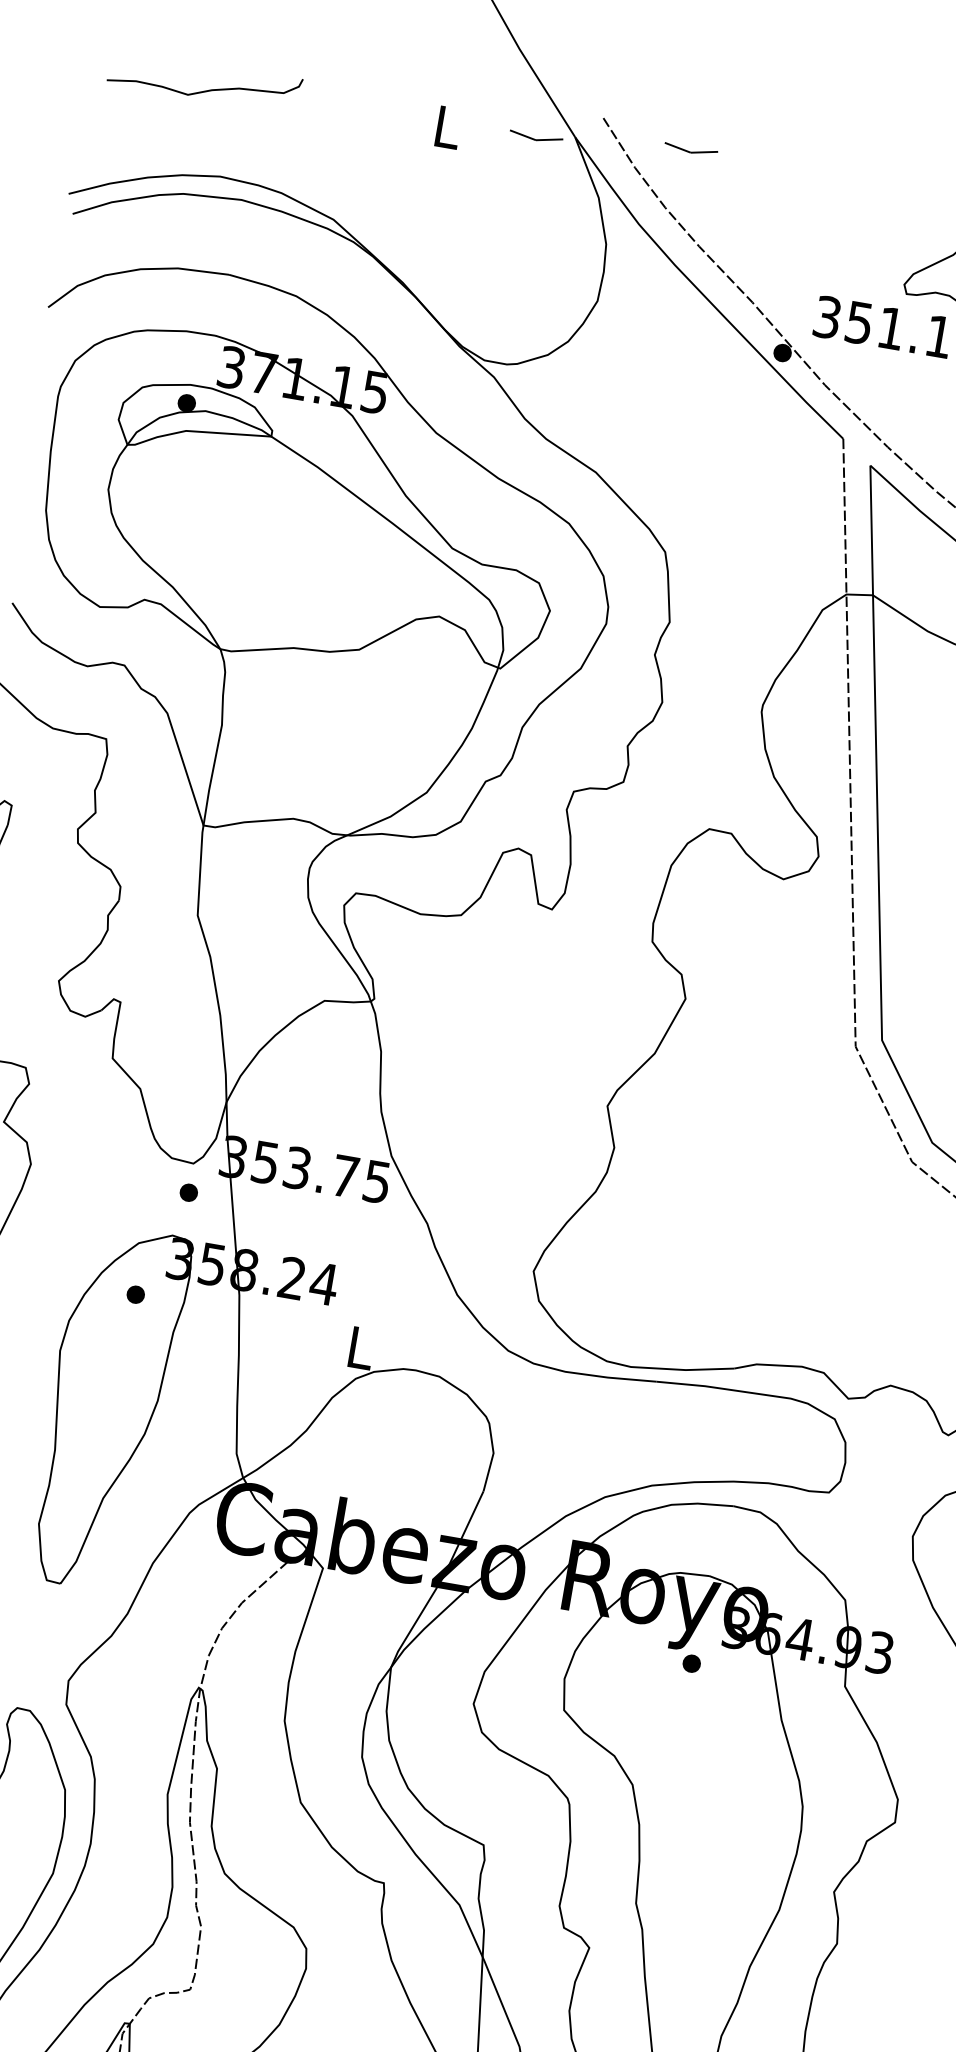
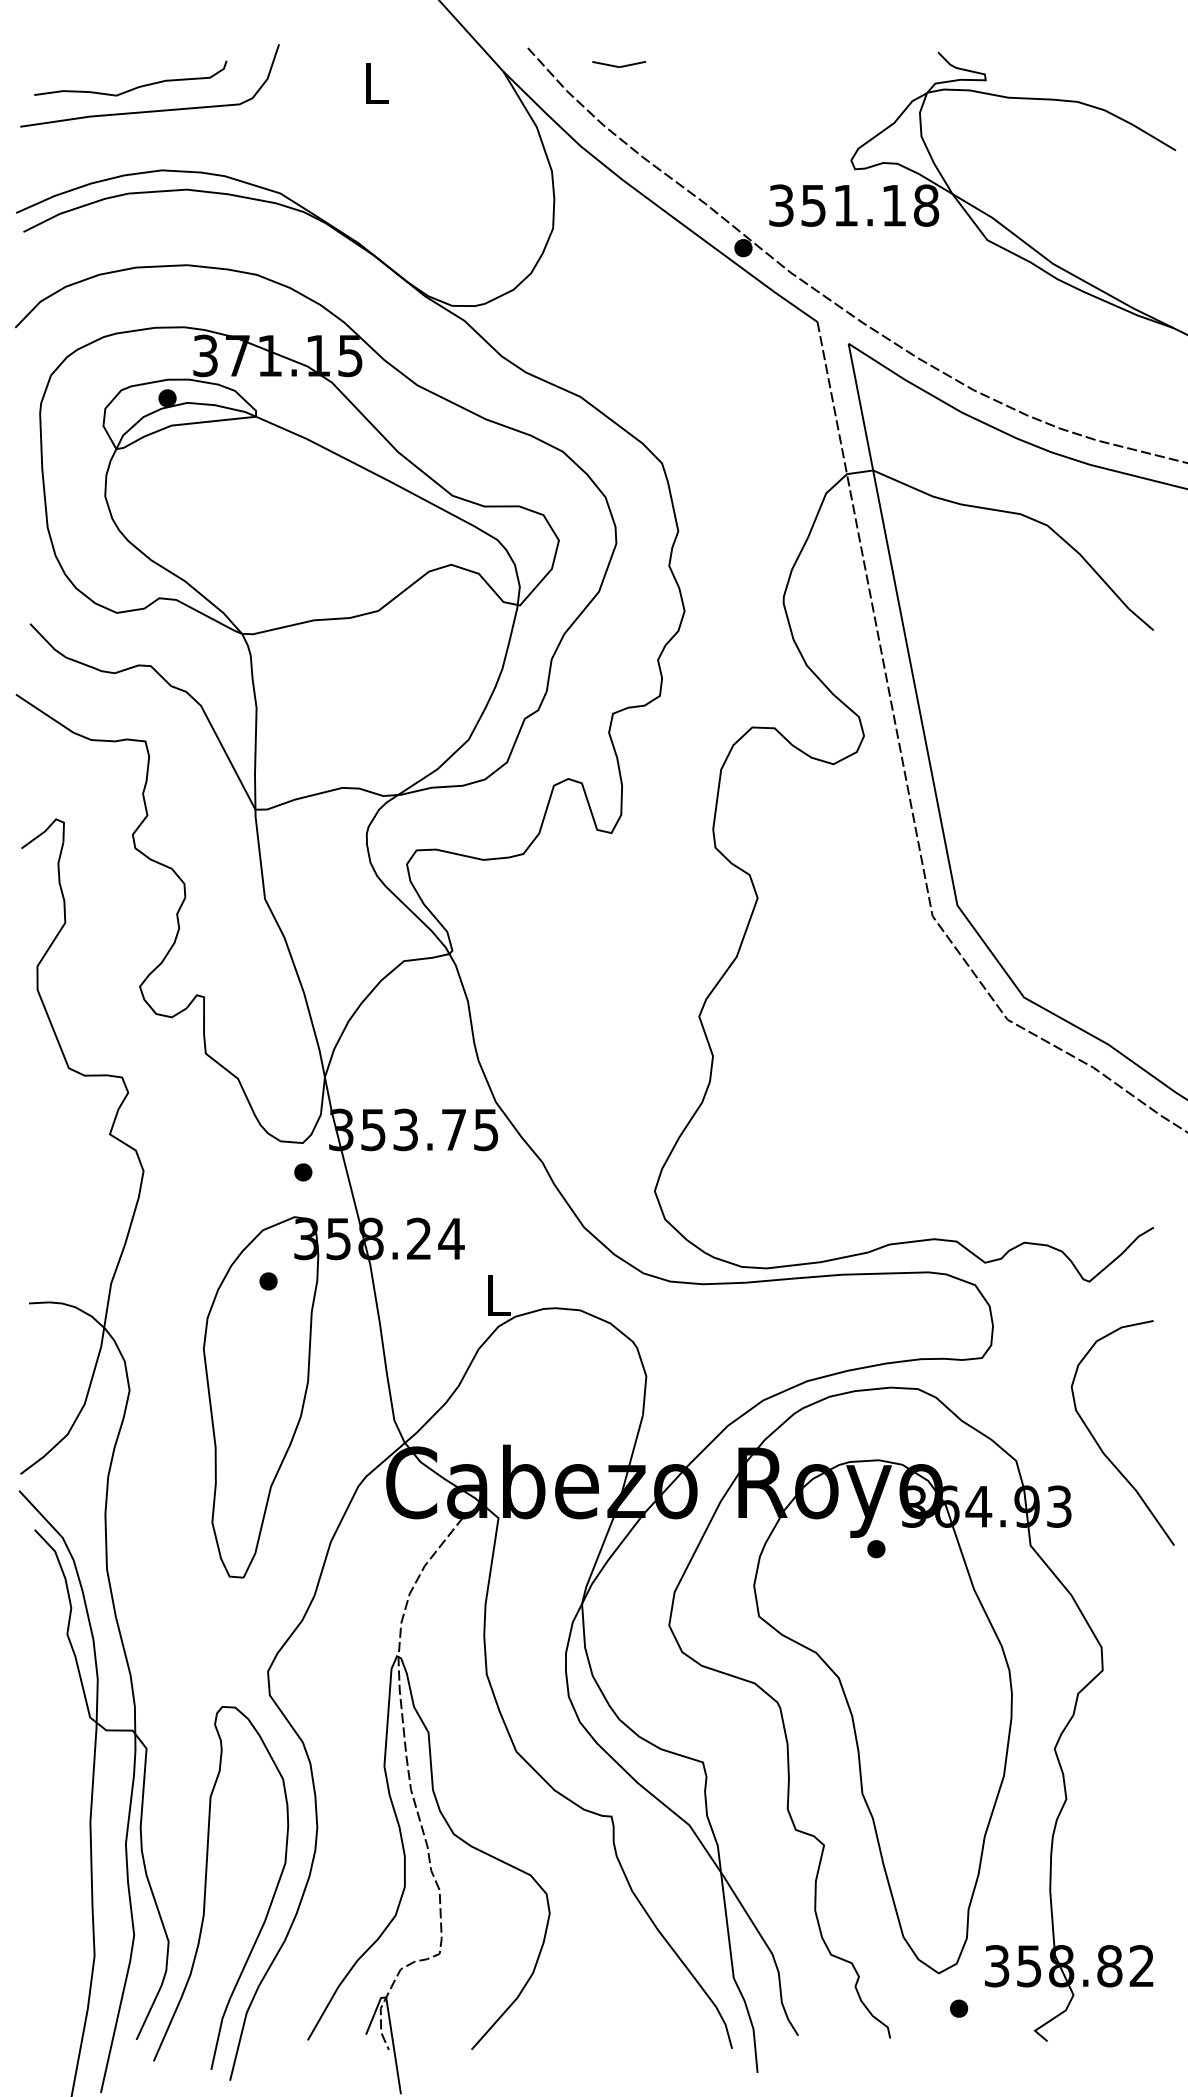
curve: (218, 115) -> (149, 110), added
part: (536, 137) -> (465, 78), removed

